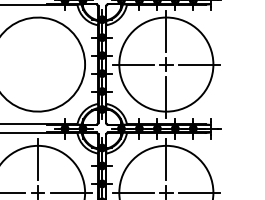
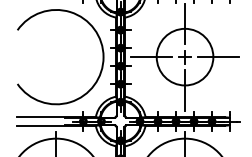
circle: (166, 64) -> (185, 57), size x0.6

